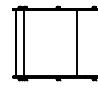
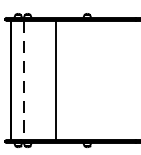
line: (23, 43) -> (24, 80), solid -> dashed
line: (77, 43) -> (56, 80), moved

